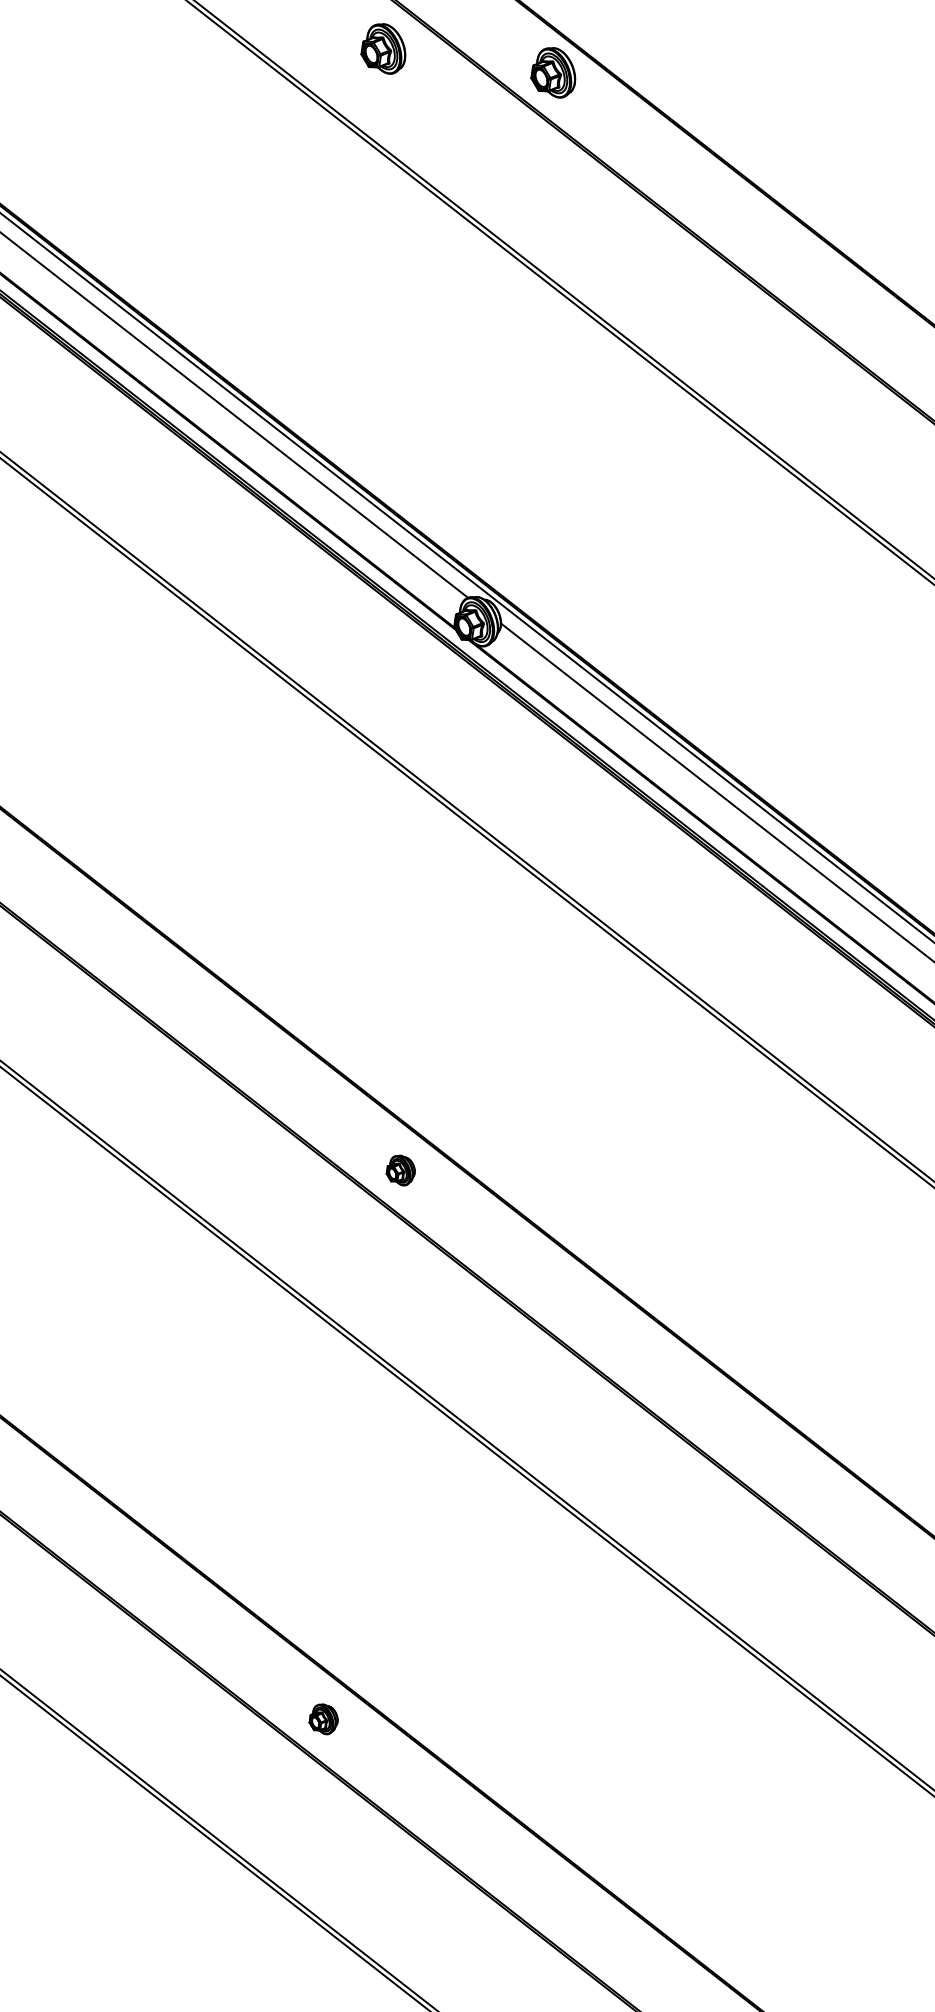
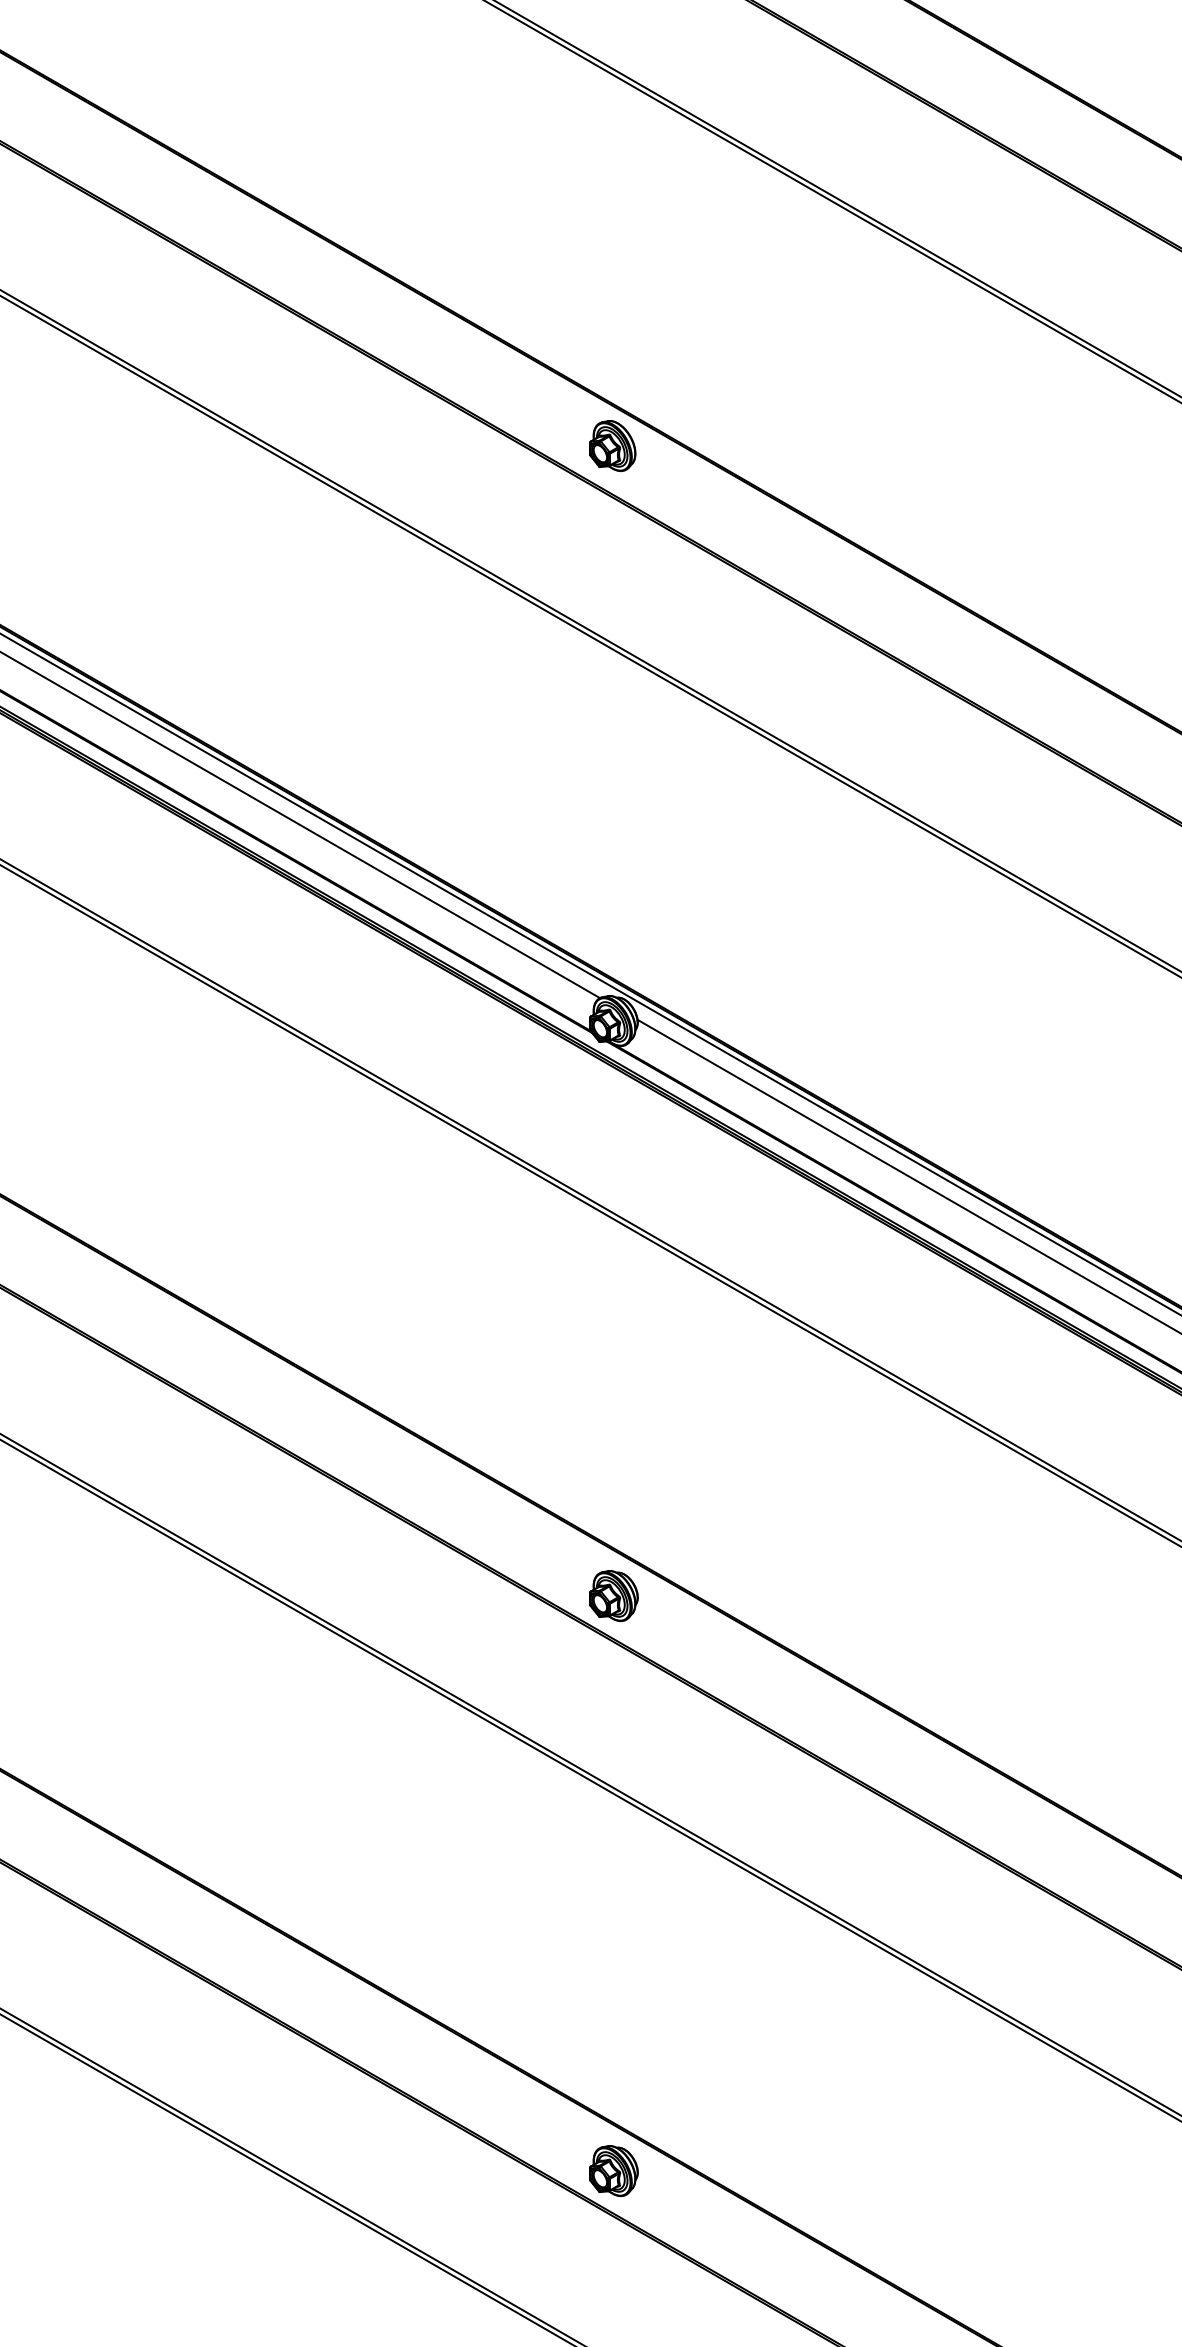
part: (384, 48) -> (434, 445), removed
part: (400, 1170) -> (613, 1596), size x1.67
part: (323, 1719) -> (613, 2171), size x1.67

